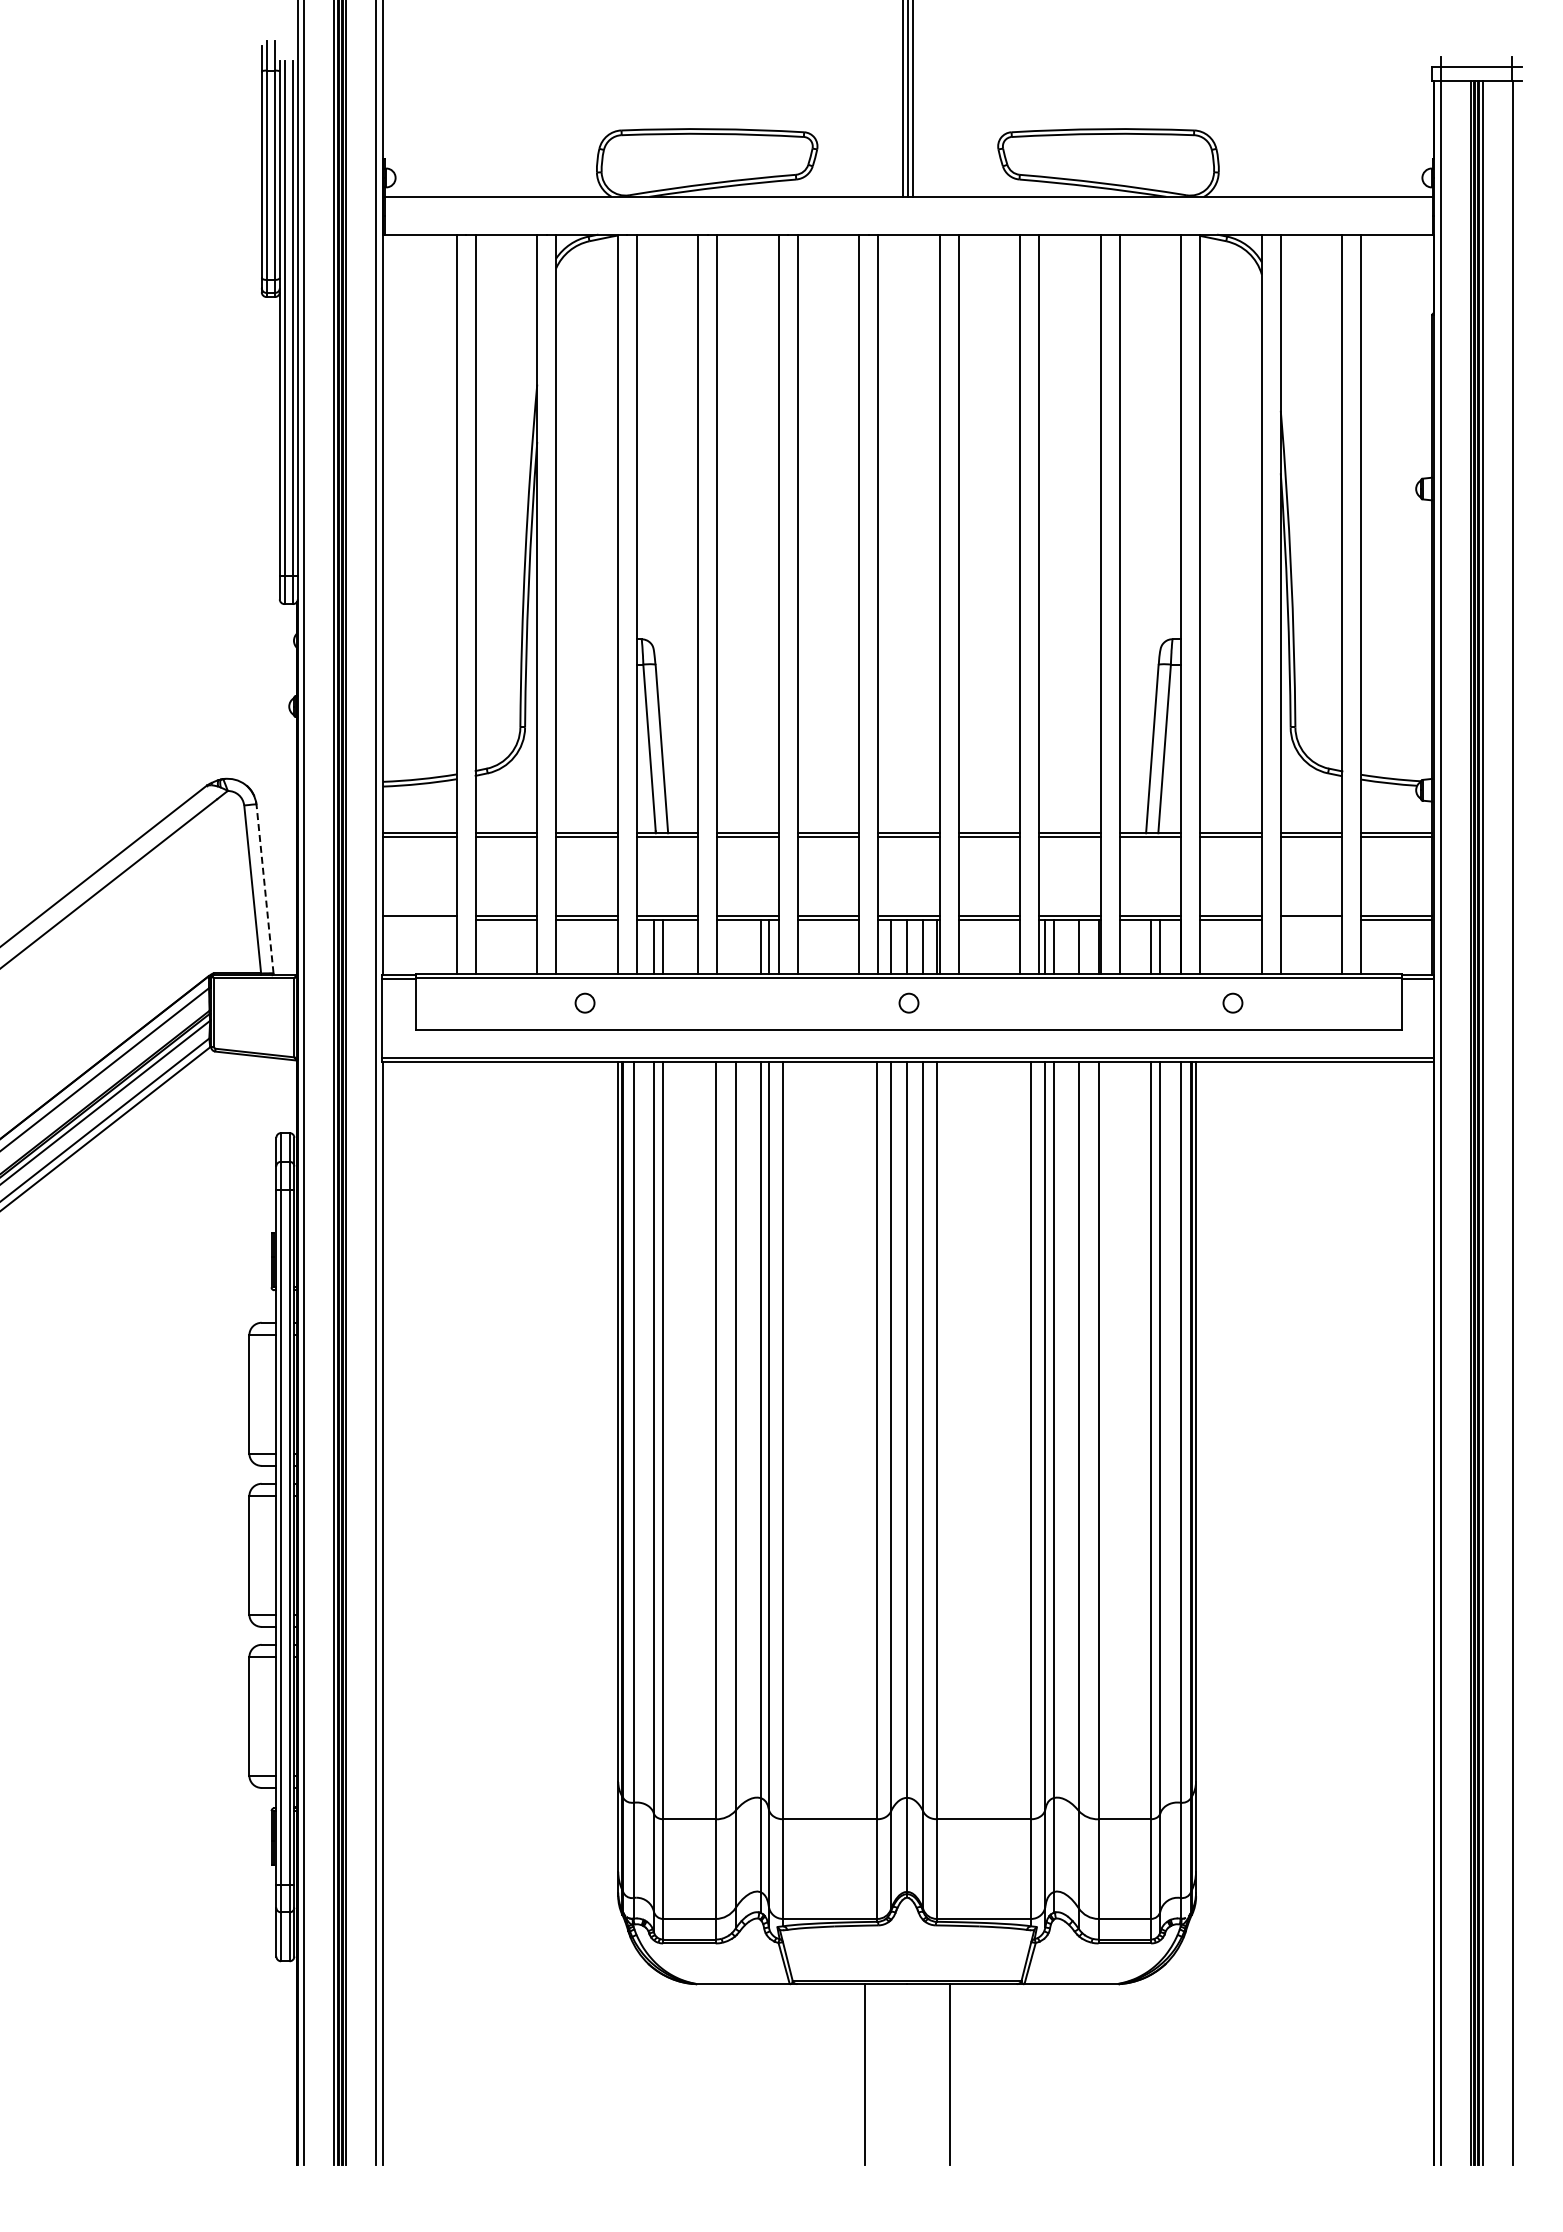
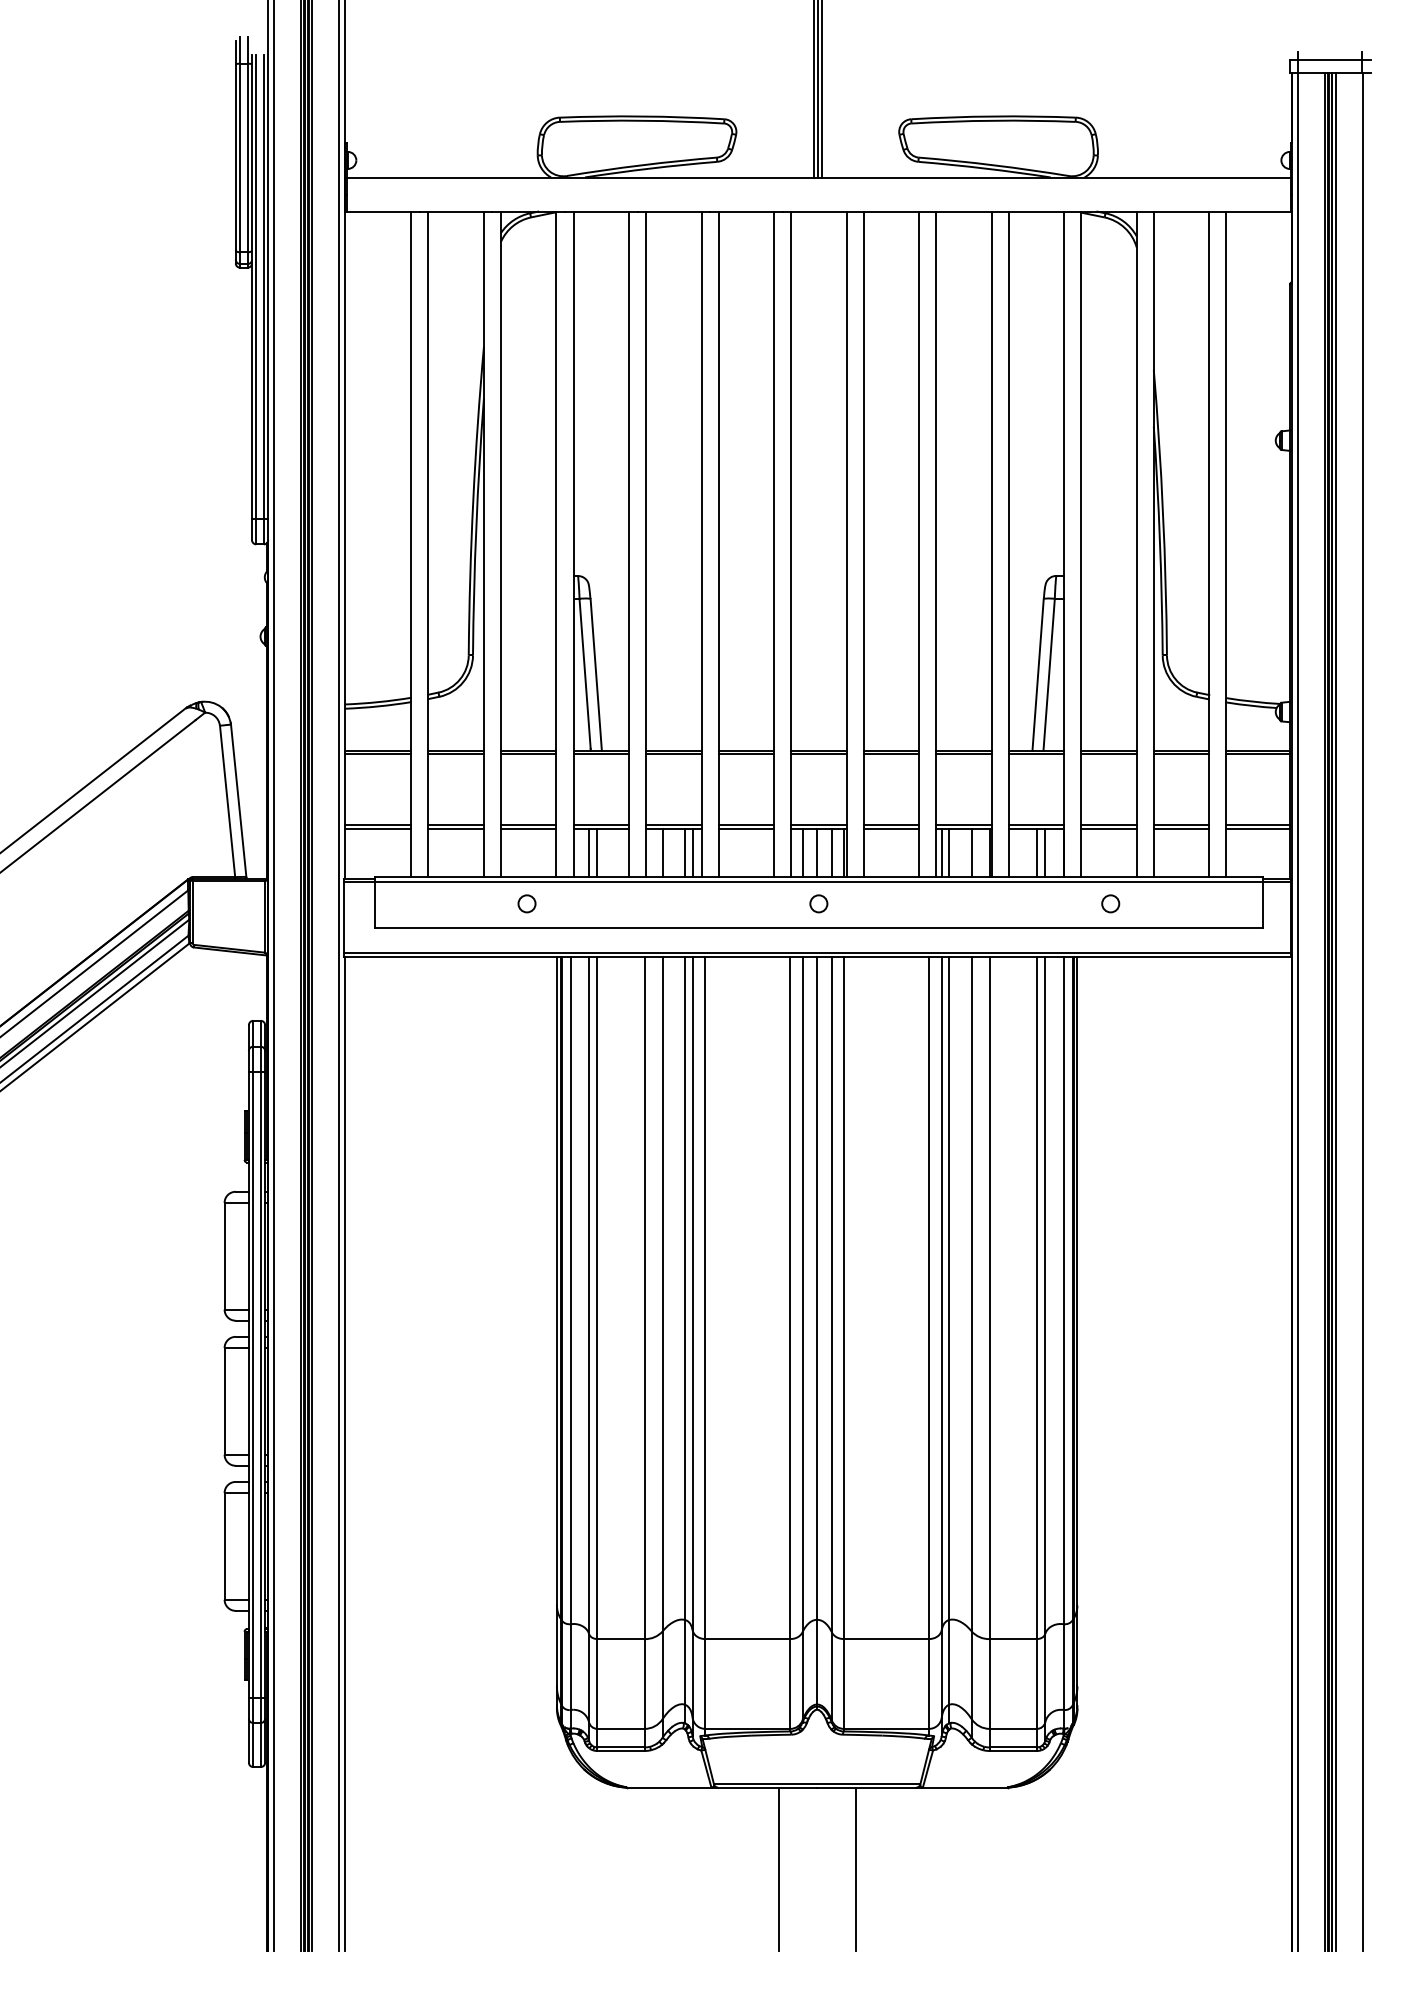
line: (265, 888) -> (239, 800), dashed -> solid
line: (419, 919) -> (377, 828), added
line: (1311, 919) -> (1181, 828), added
line: (735, 946) -> (662, 852), added

